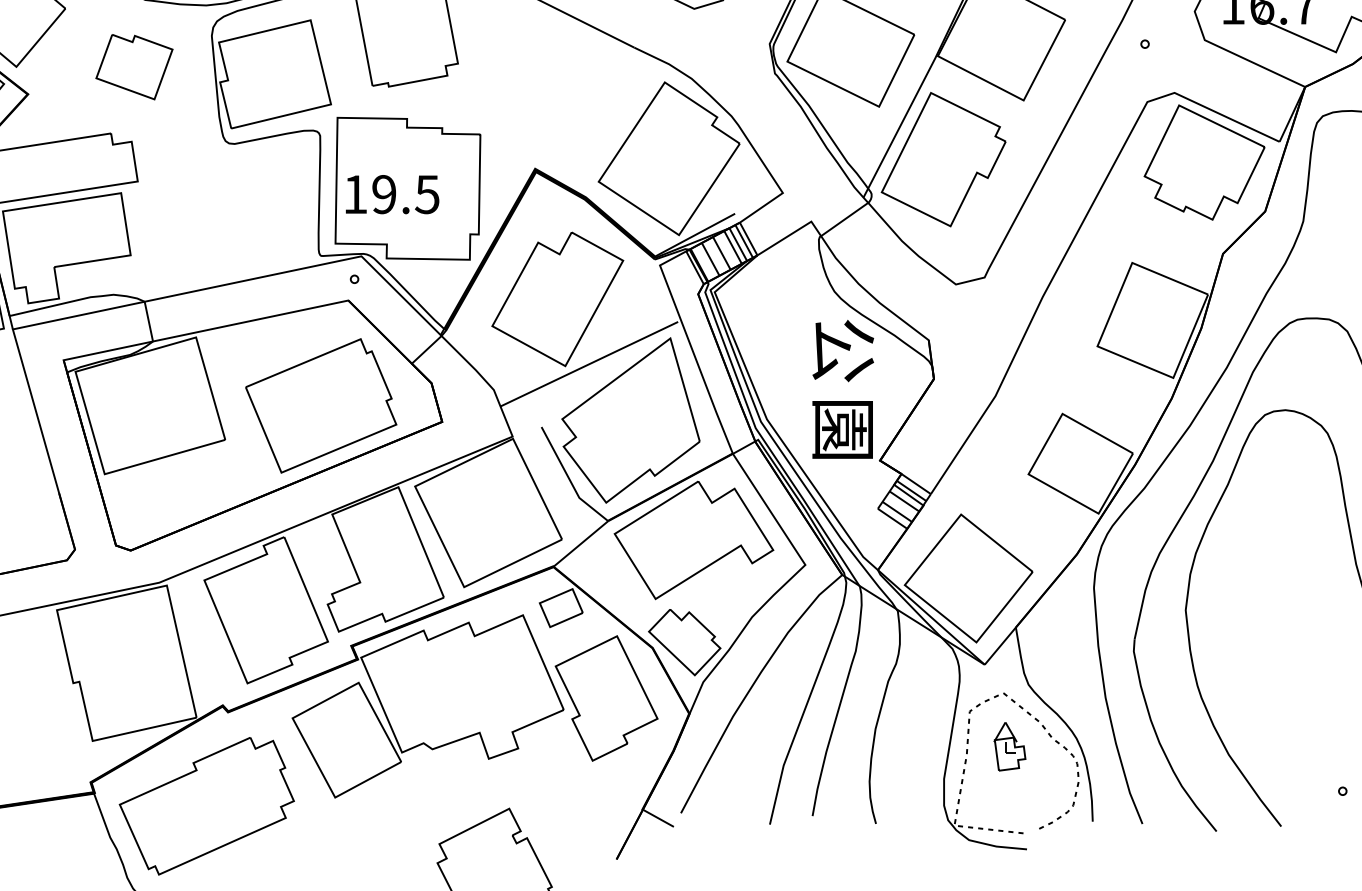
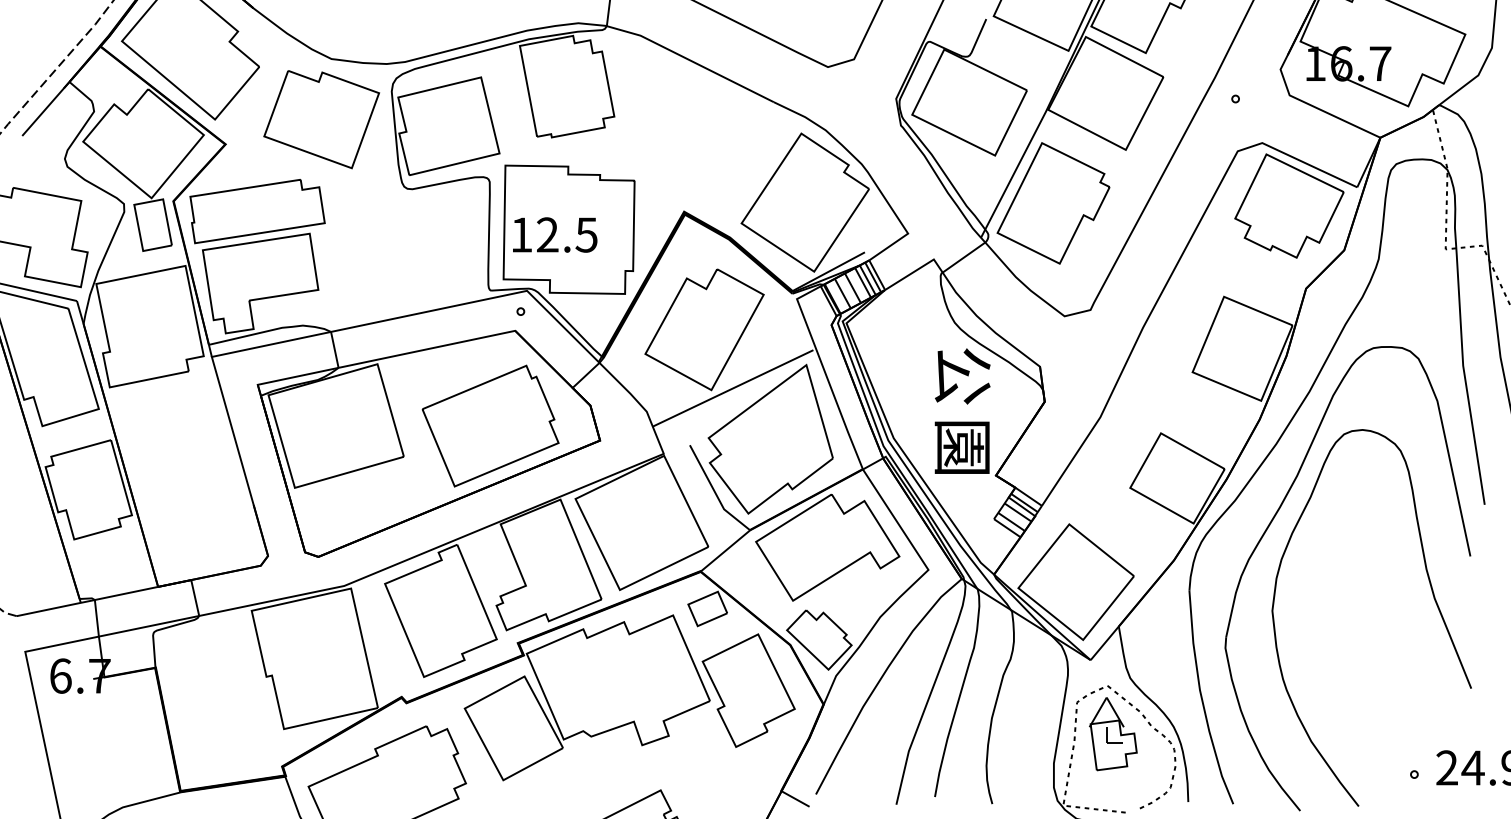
part: (134, 66) -> (321, 119), size x1.67
text: (384, 194) -> (547, 234), 19.5 -> 12.5
part: (1010, 746) -> (1113, 734), size x1.67

